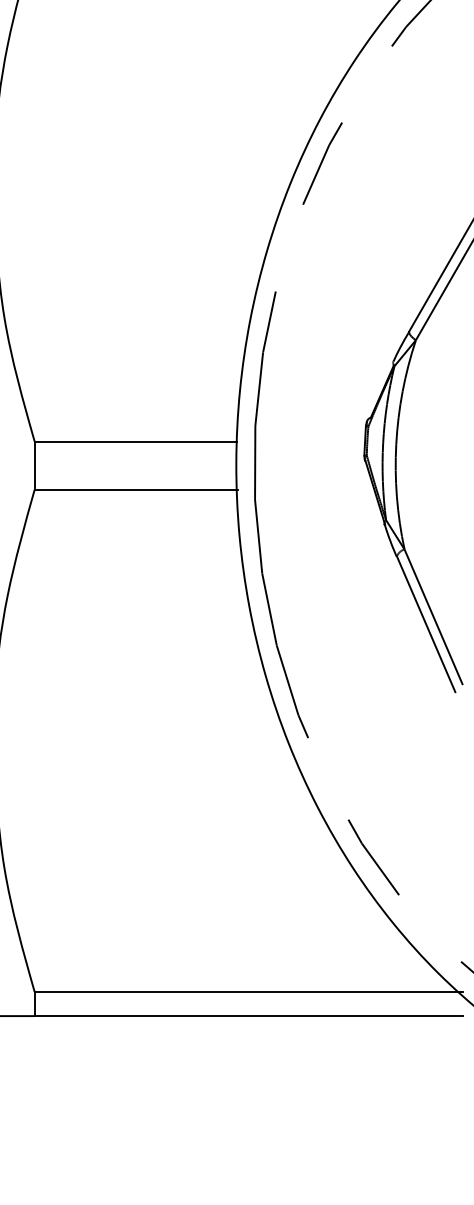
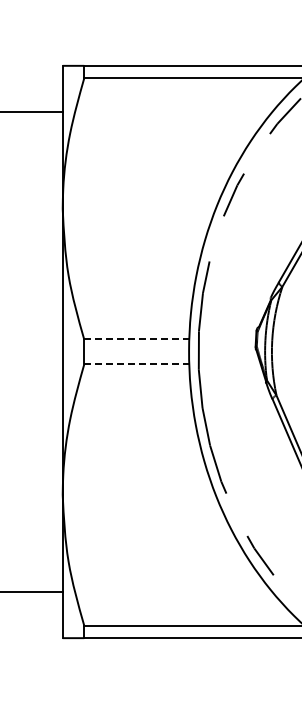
line: (135, 441) -> (136, 339), solid -> dashed
line: (135, 489) -> (136, 364), solid -> dashed

